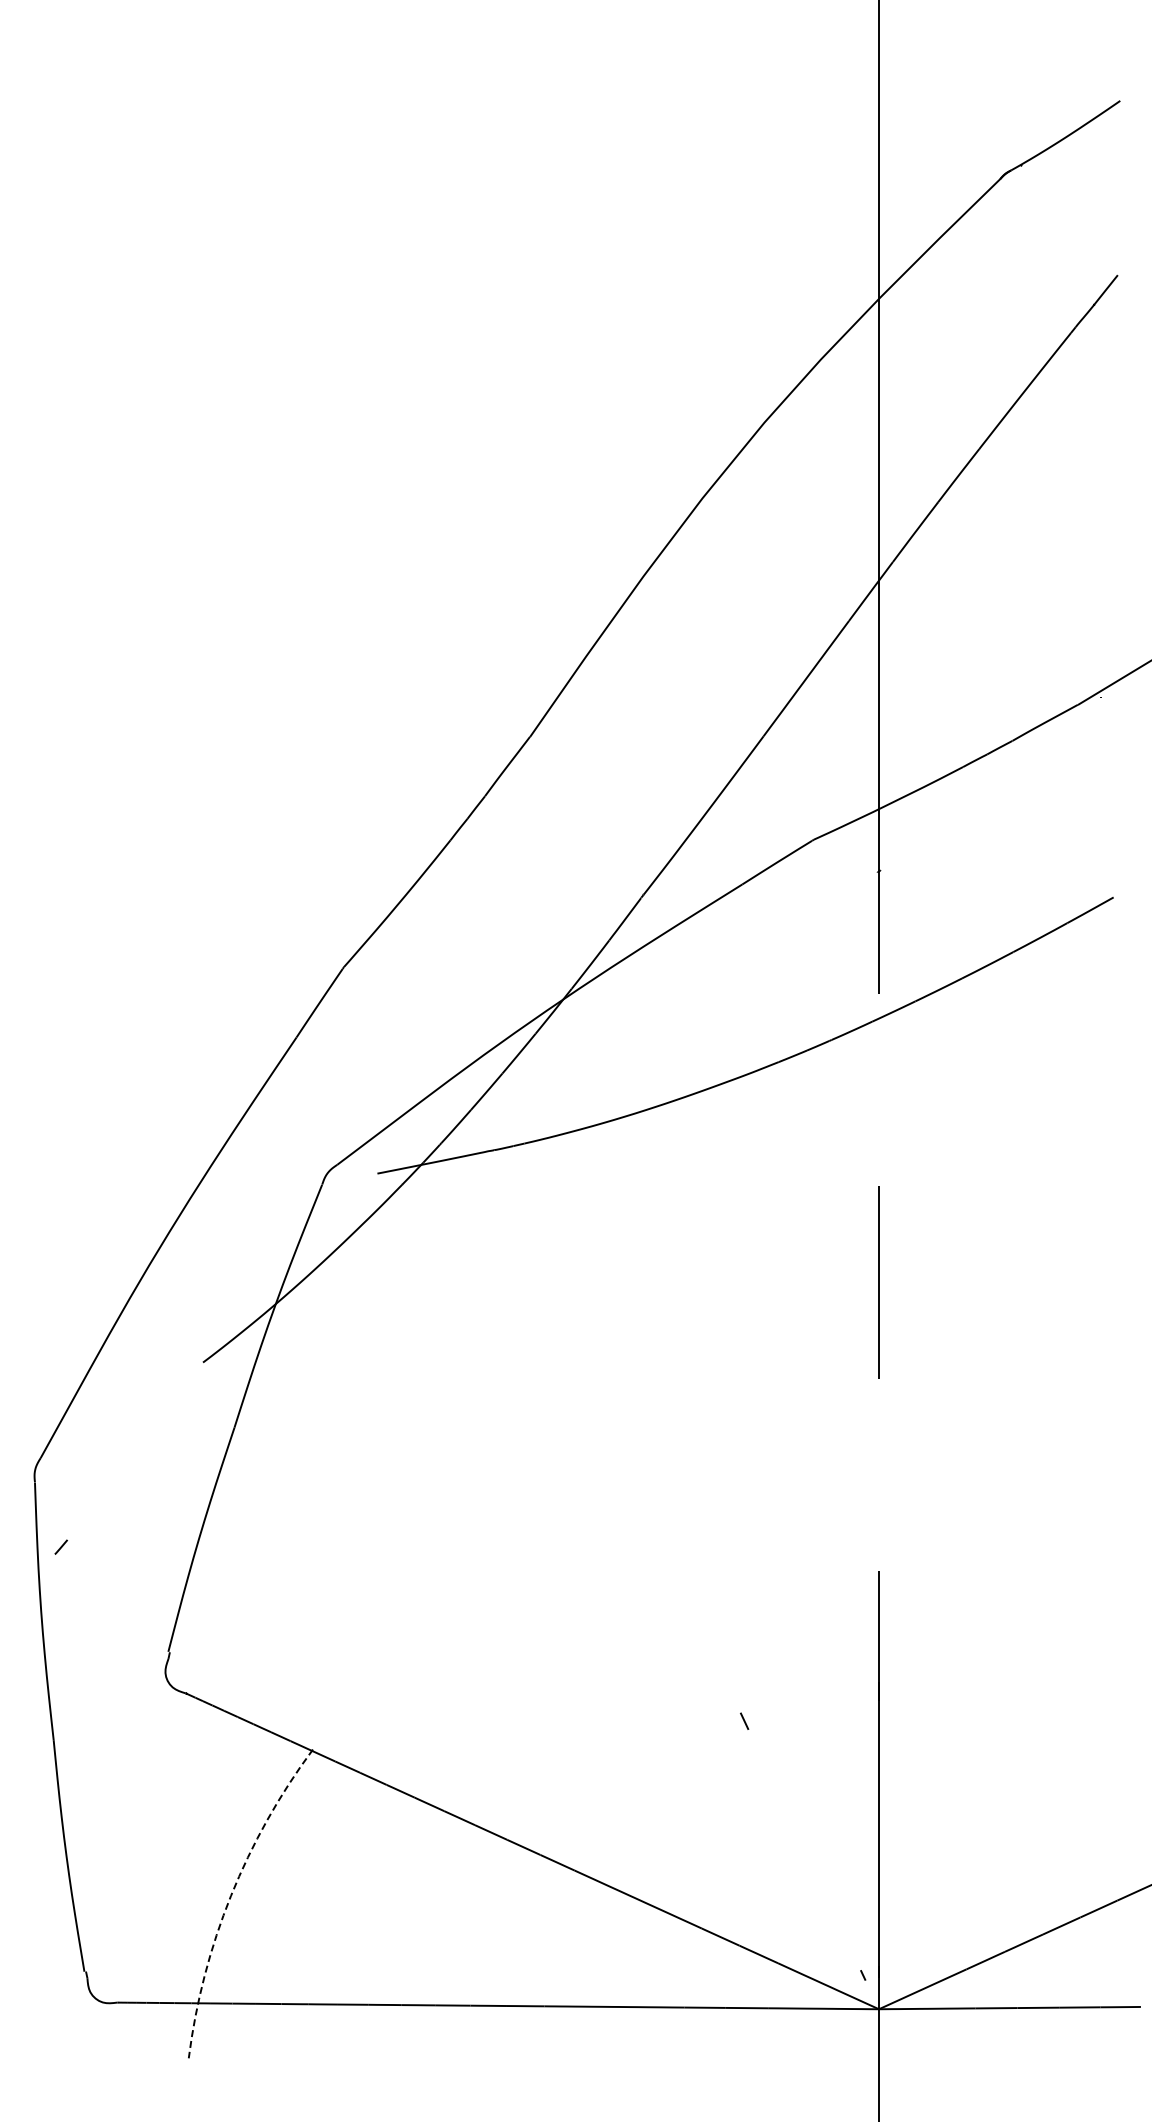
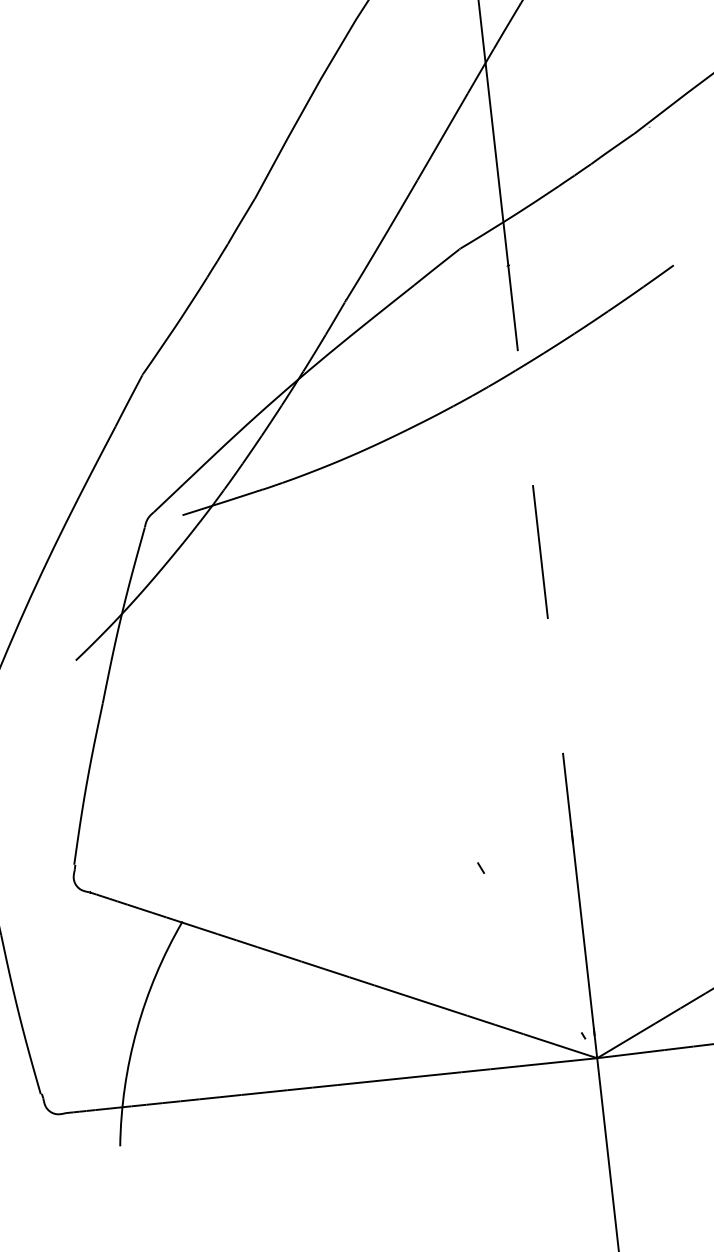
arc: (231, 1895) -> (137, 1029), dashed -> solid

